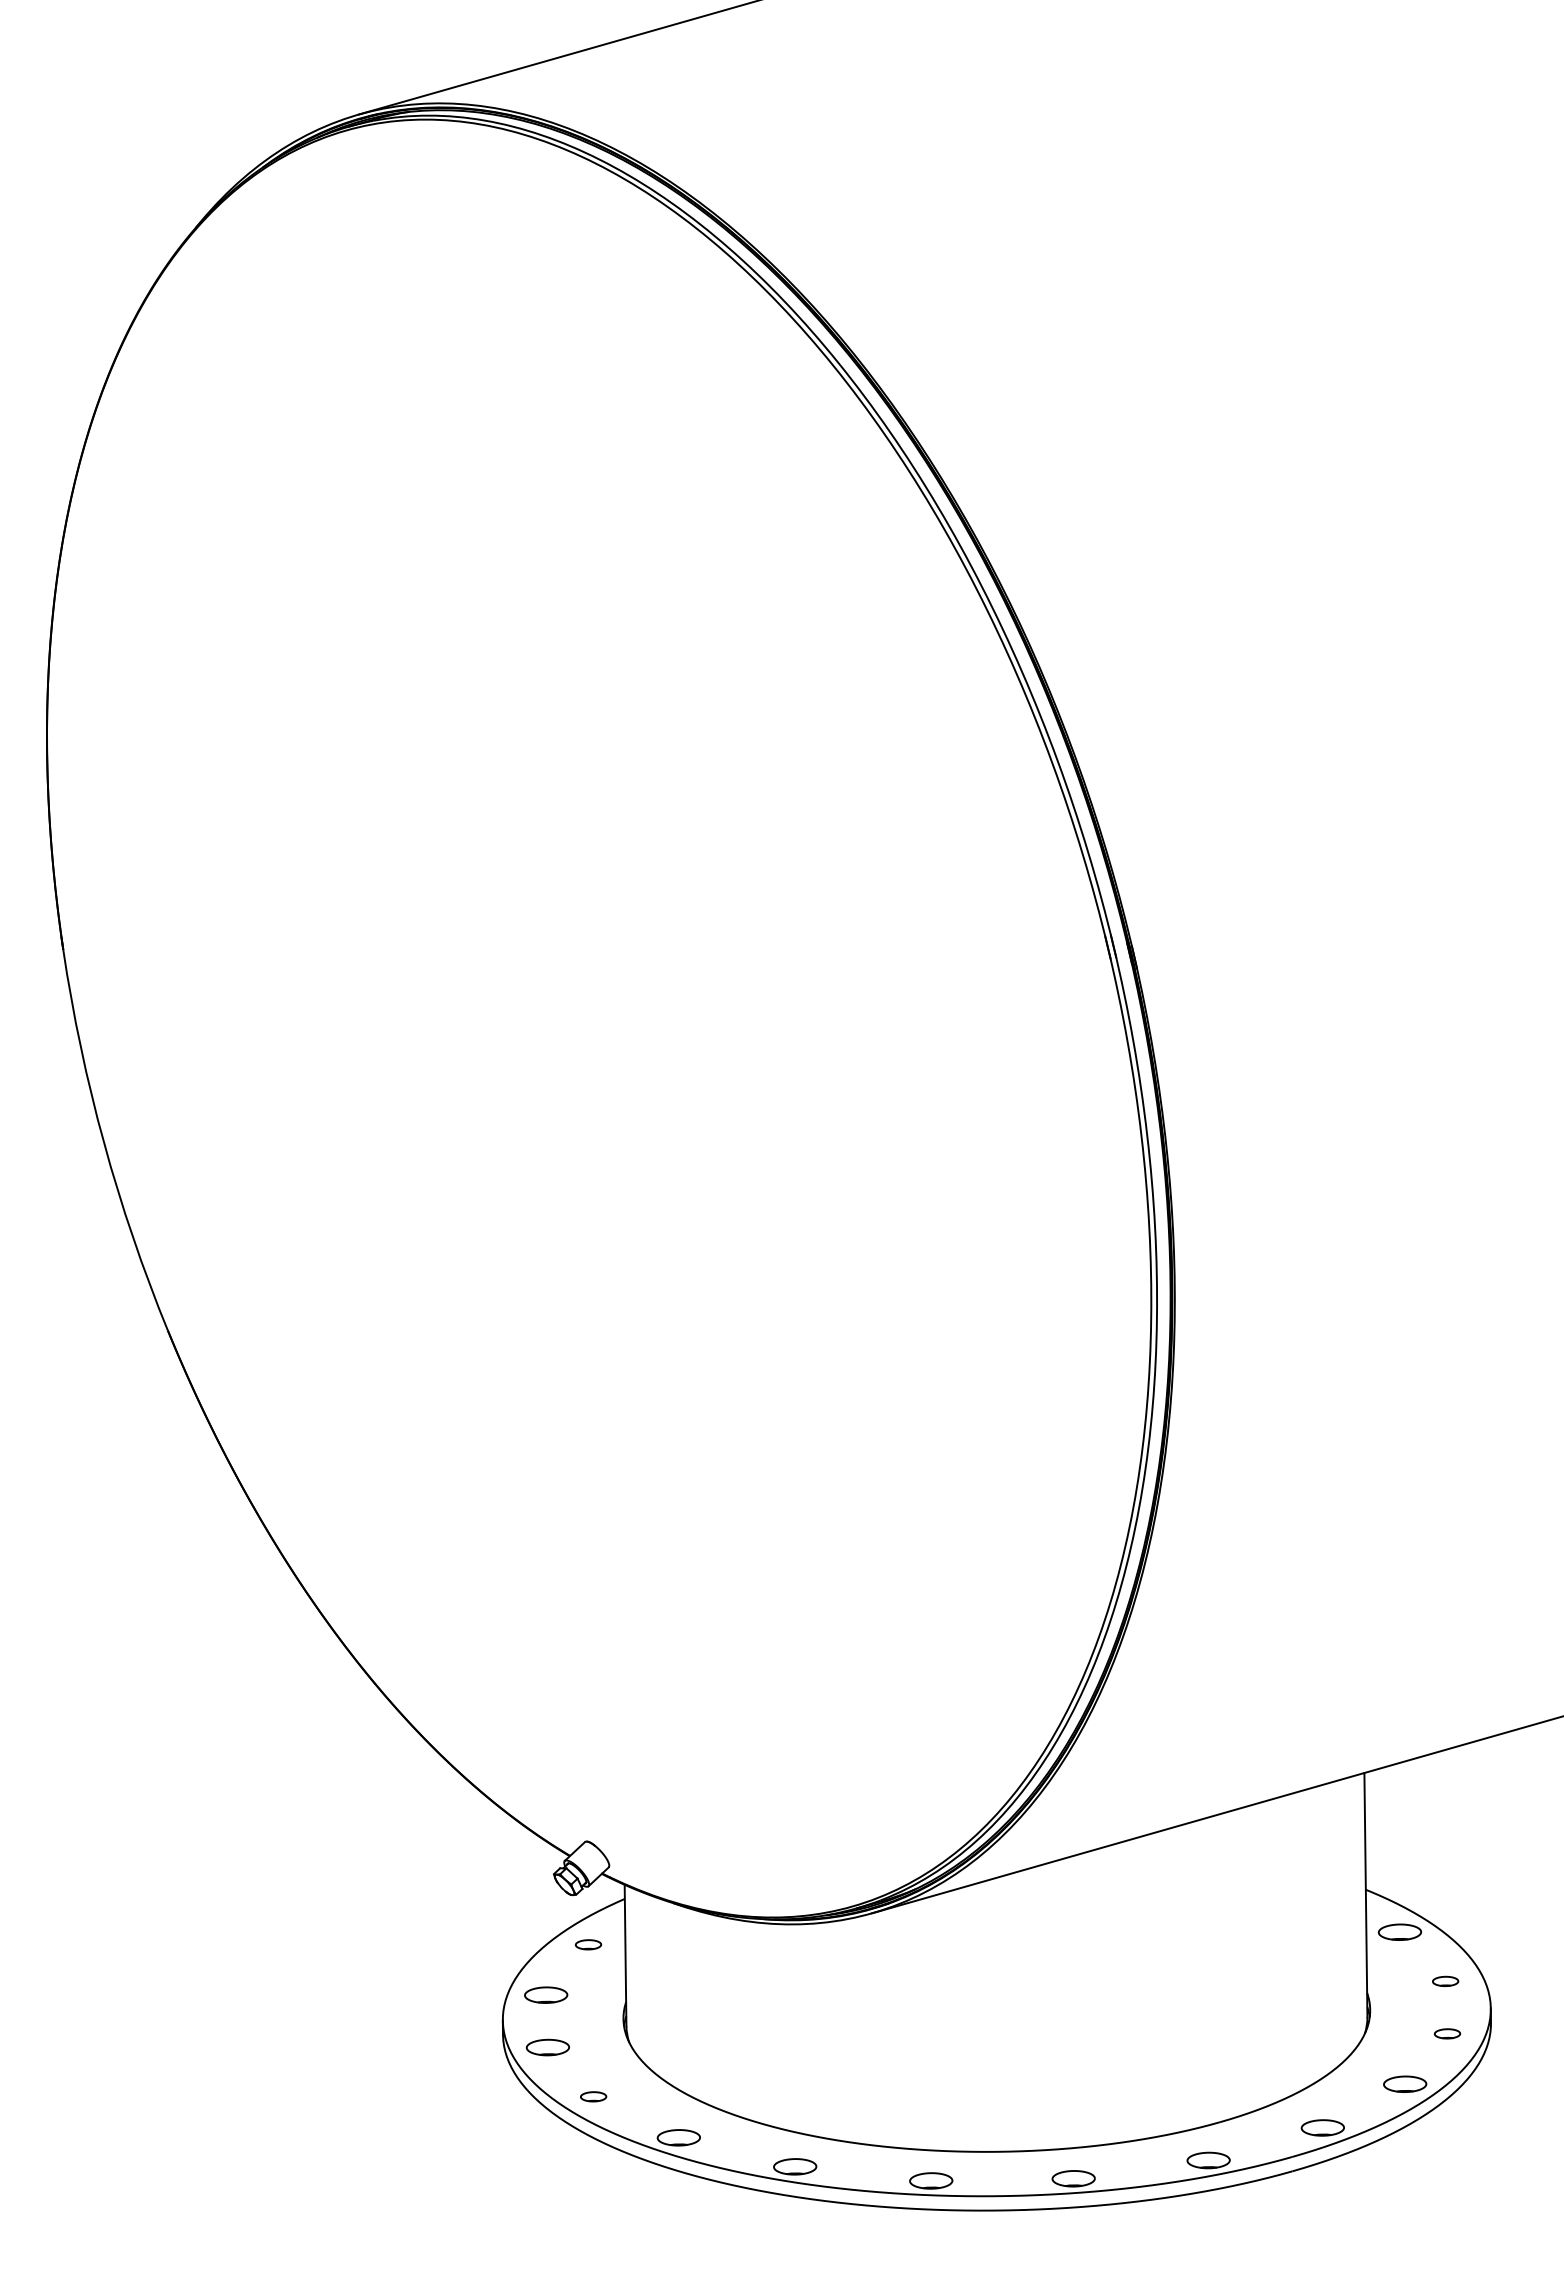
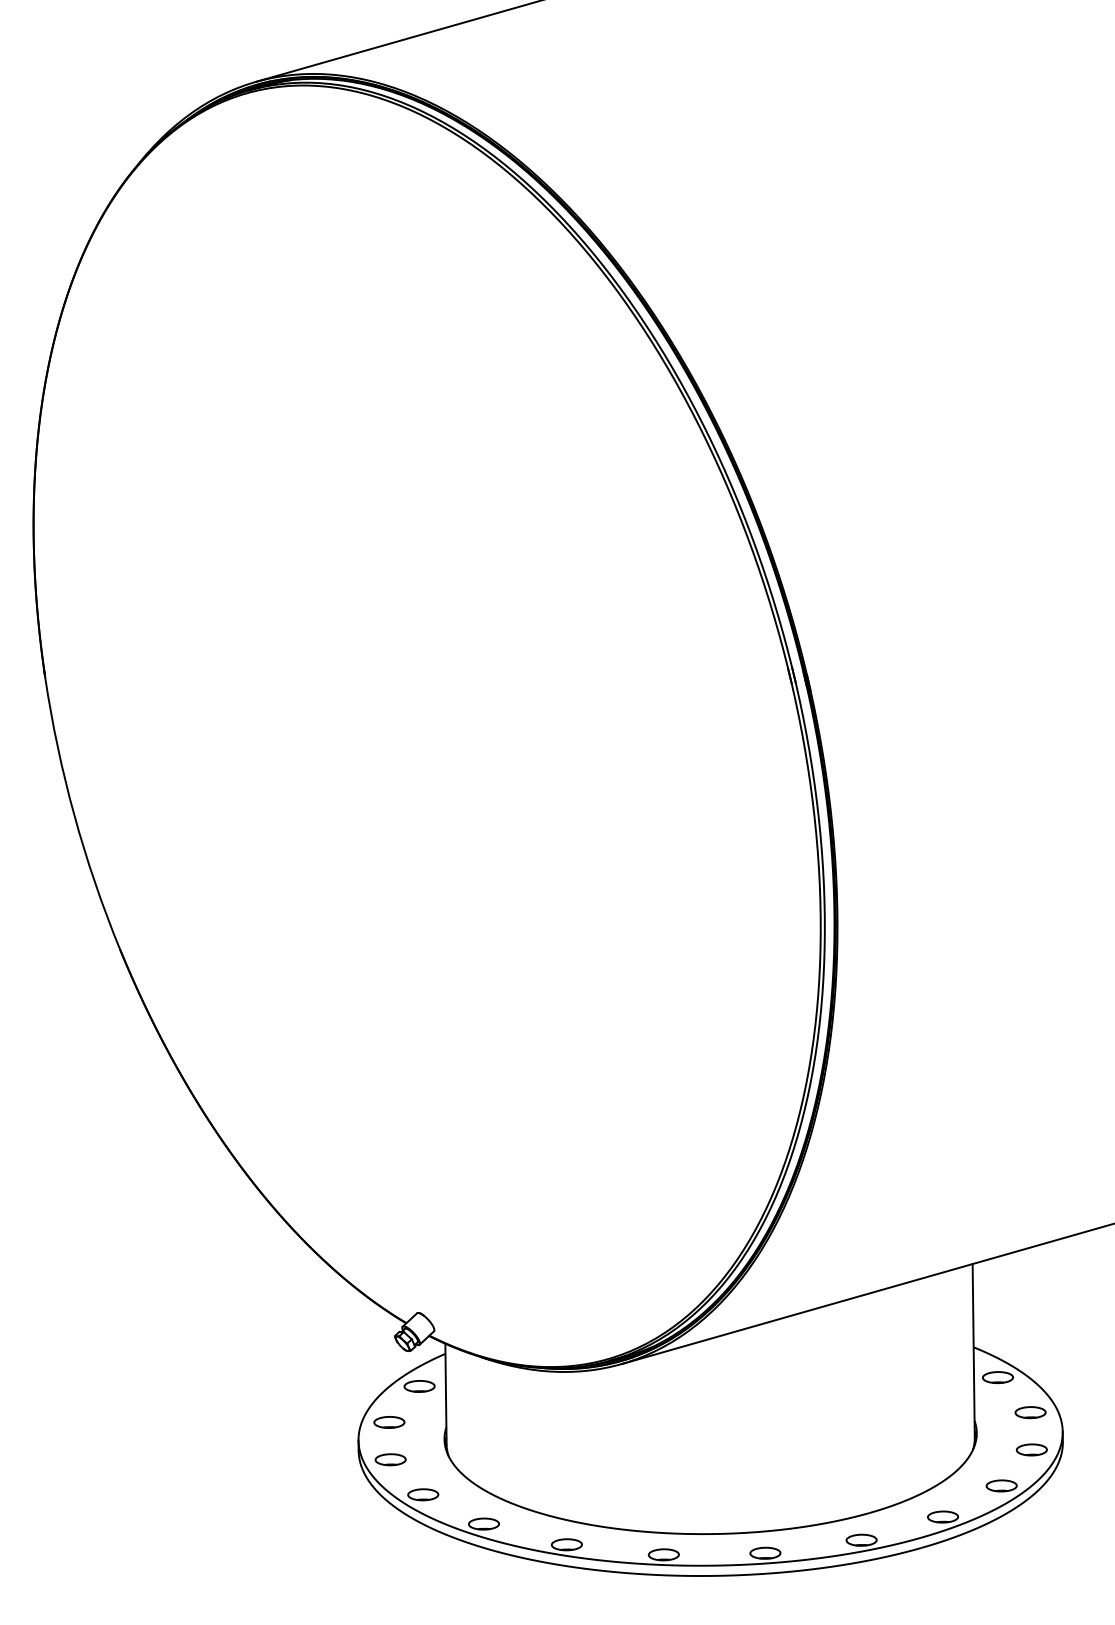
part: (588, 1944) -> (419, 1386), size x1.67
part: (1445, 1981) -> (1030, 1412), size x1.67
part: (1447, 2033) -> (1031, 1449), size x1.67
part: (593, 2096) -> (423, 1494), size x1.67

